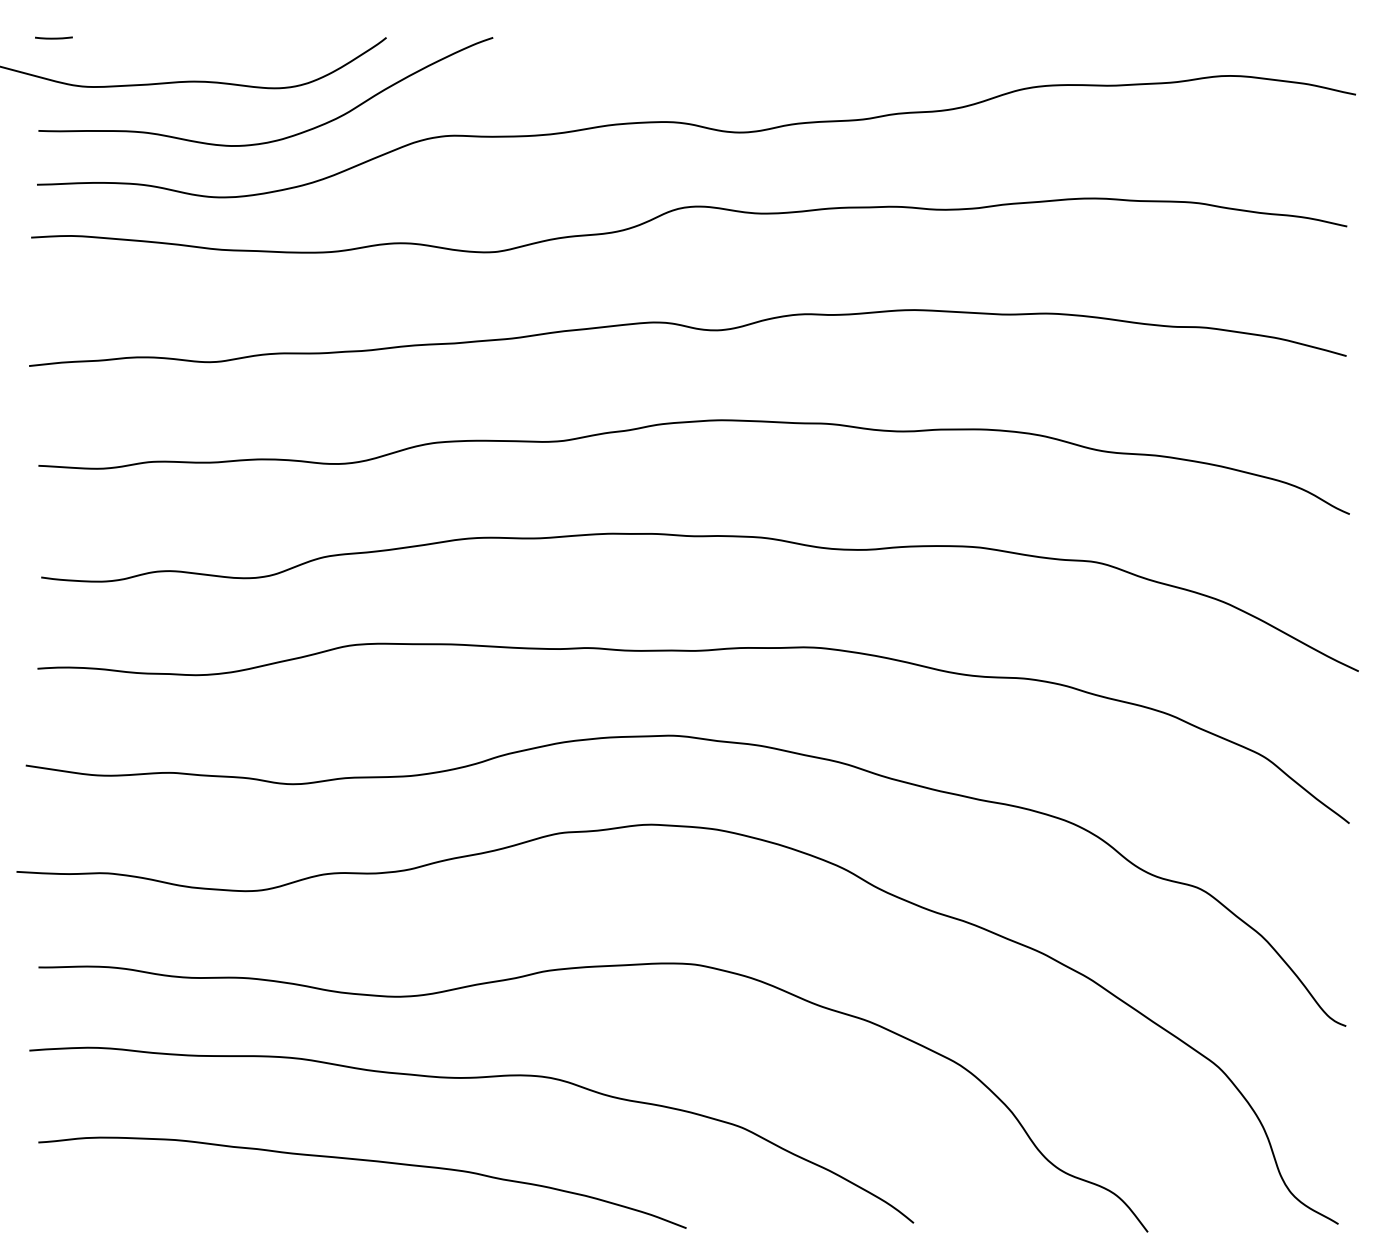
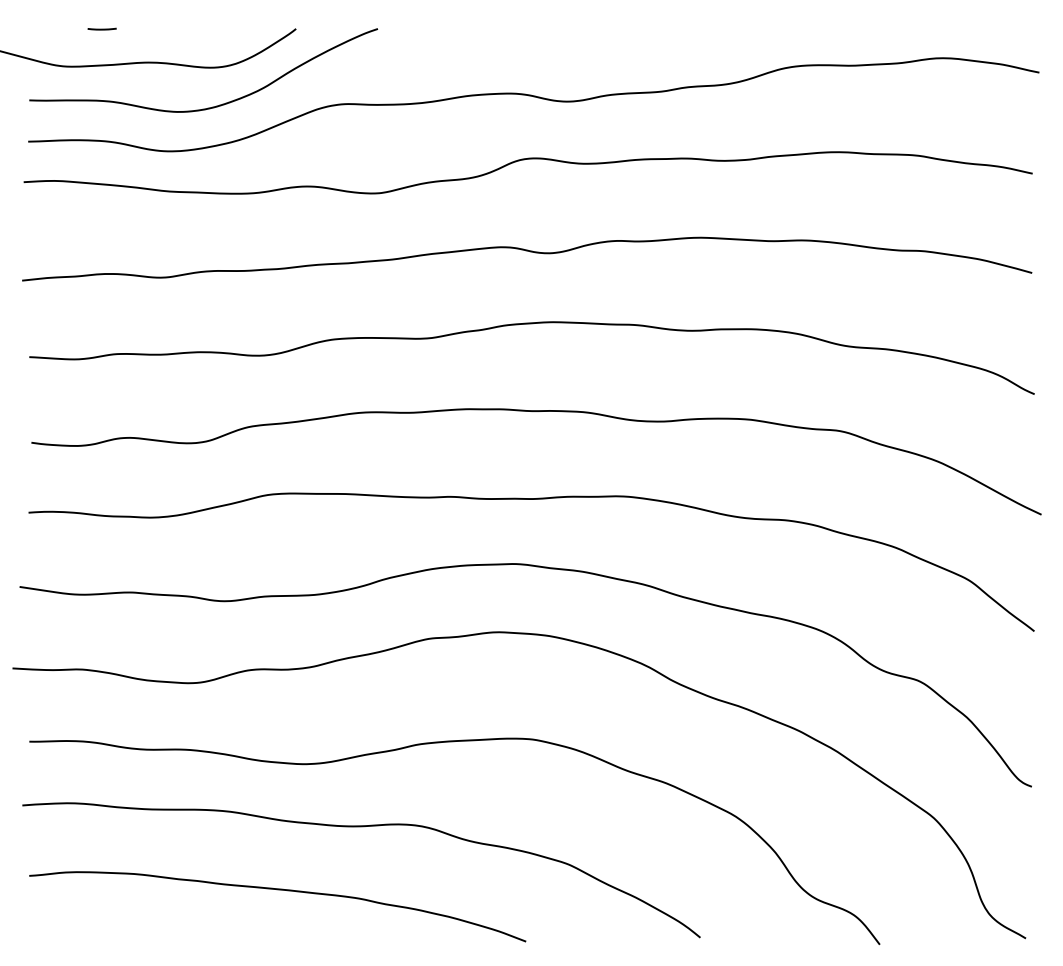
line: (53, 37) -> (101, 28), moved

